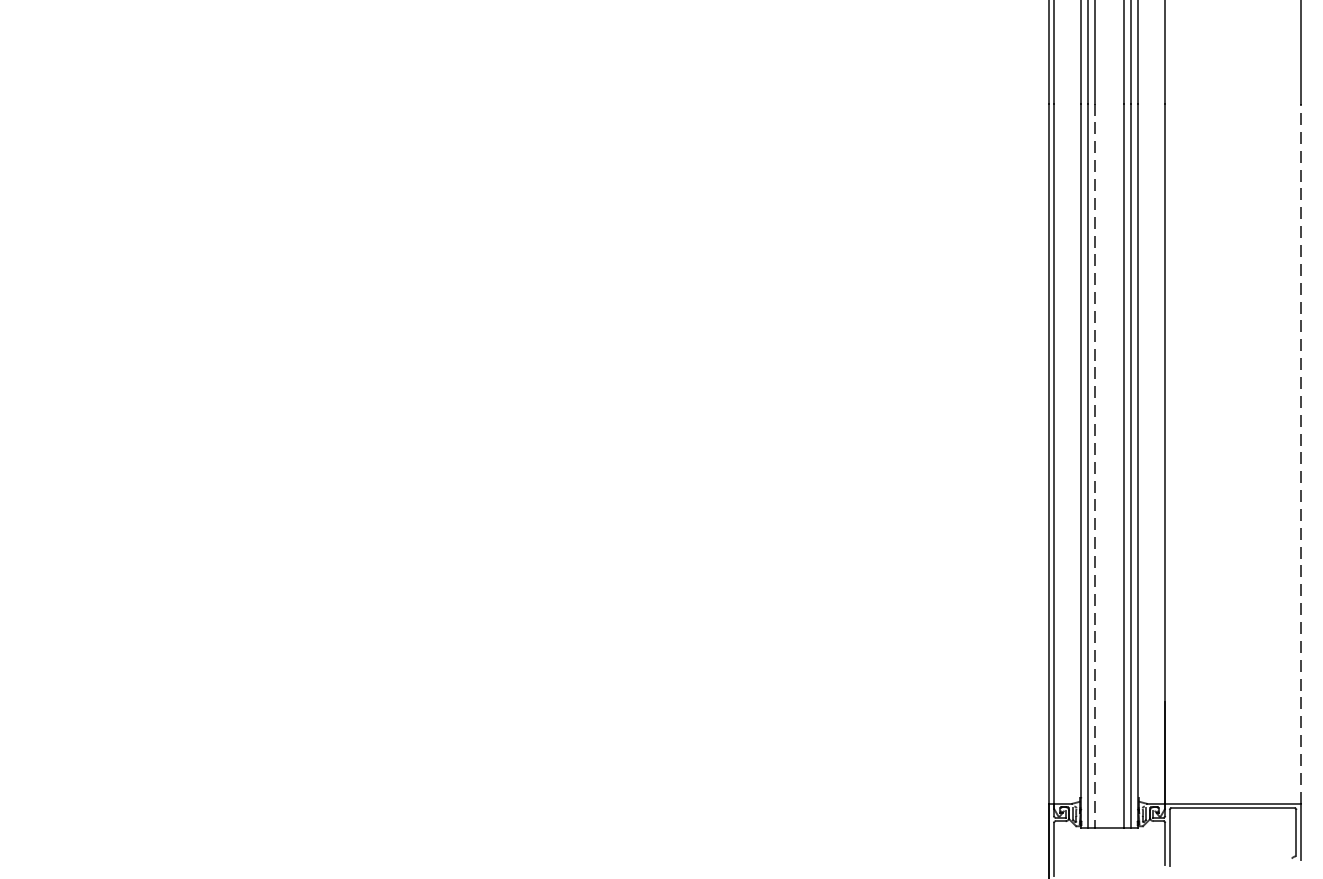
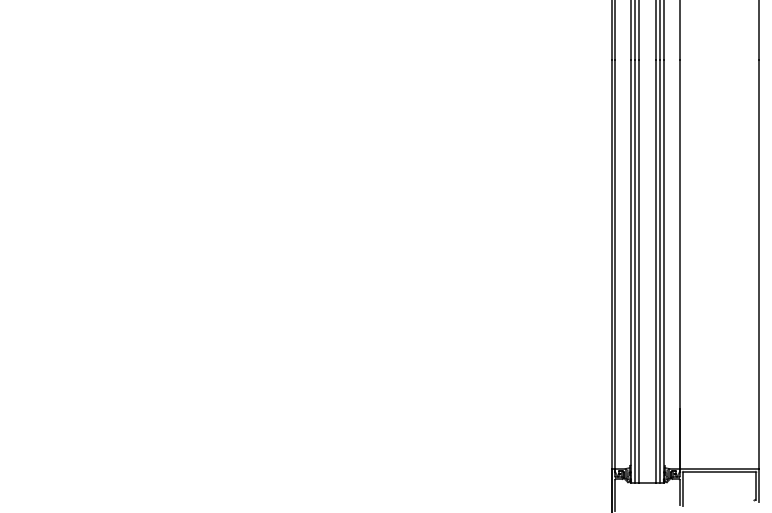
line: (1301, 453) -> (759, 264), dashed -> solid
line: (1095, 466) -> (639, 272), dashed -> solid

